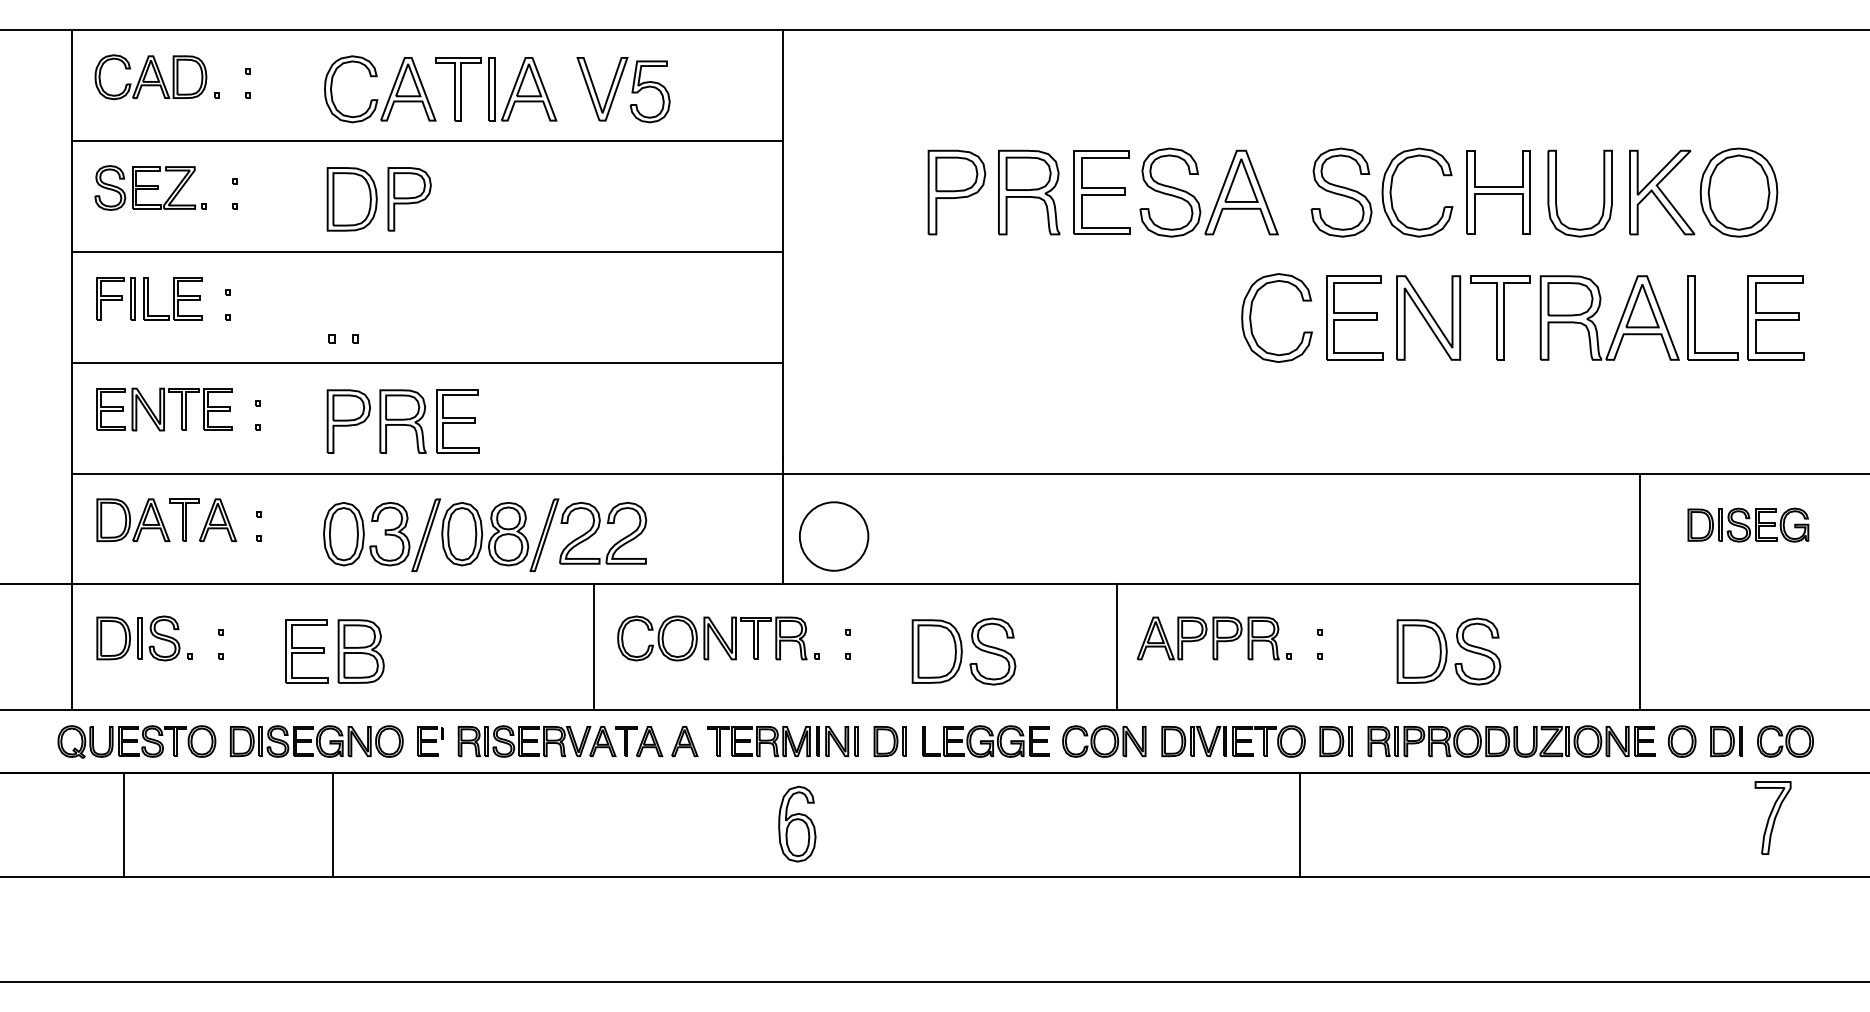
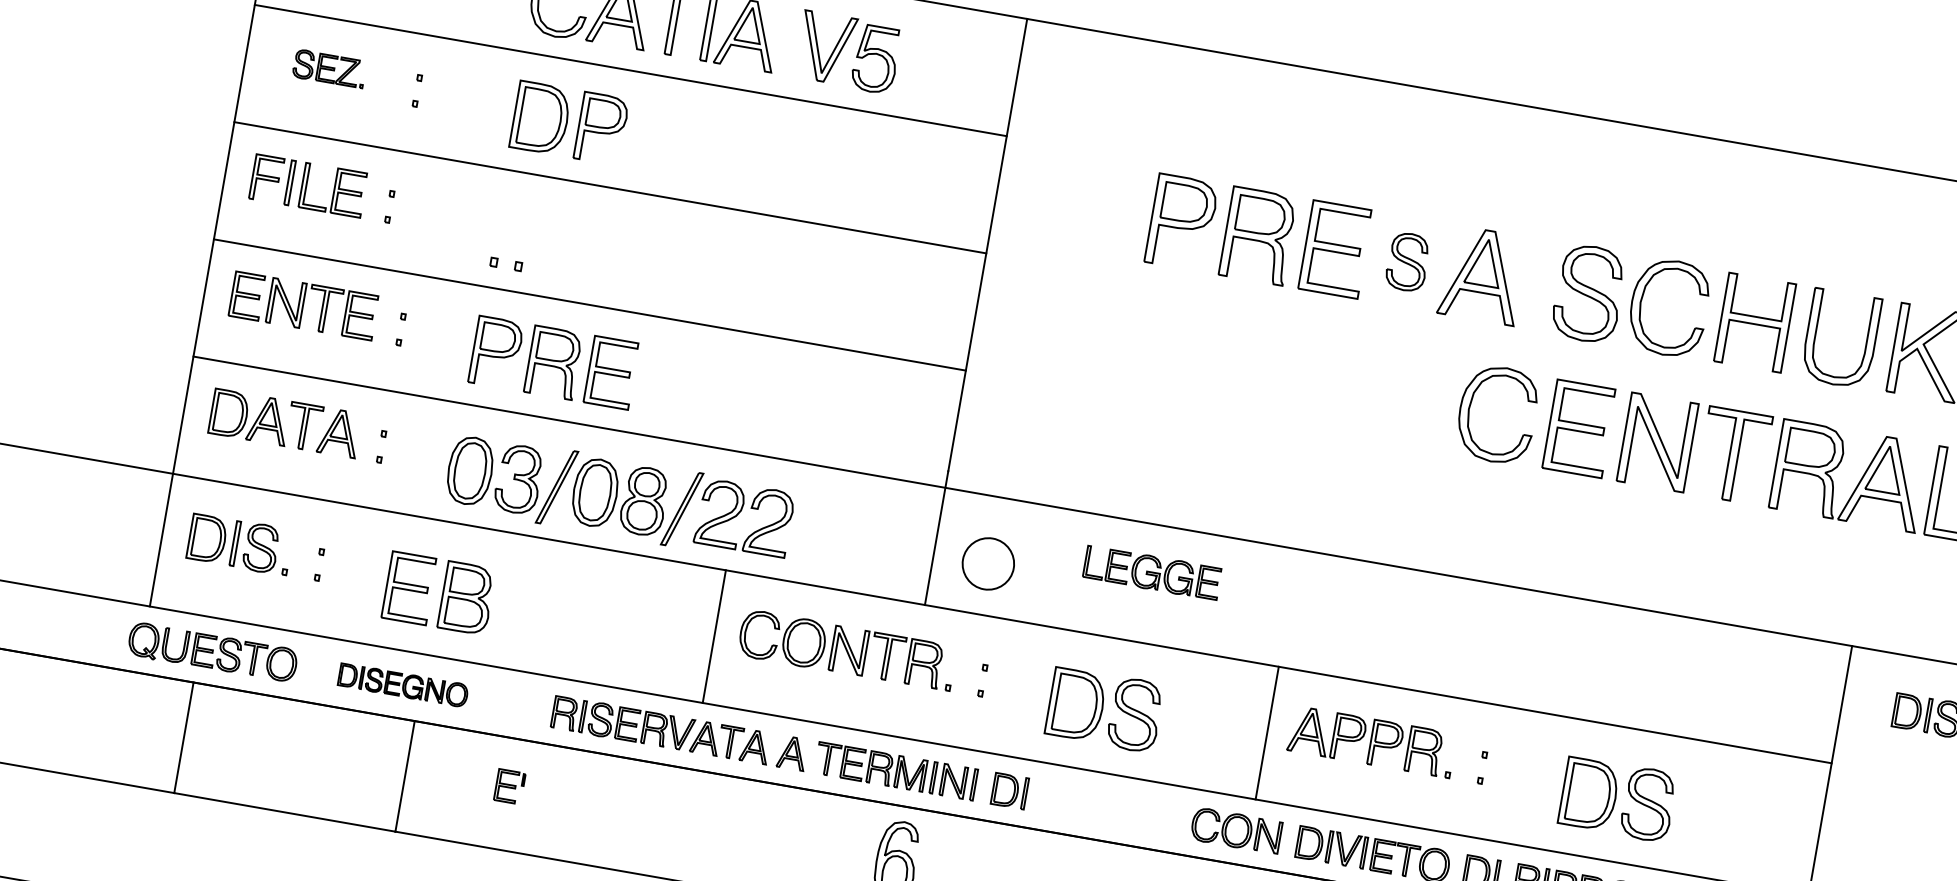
part: (150, 187) -> (329, 68), size x0.6
part: (1170, 192) -> (1407, 262), size x0.6
circle: (833, 536) -> (987, 563), size x0.7
part: (316, 741) -> (402, 685), size x0.7
part: (430, 741) -> (509, 786), moved
part: (985, 741) -> (1151, 572), moved

